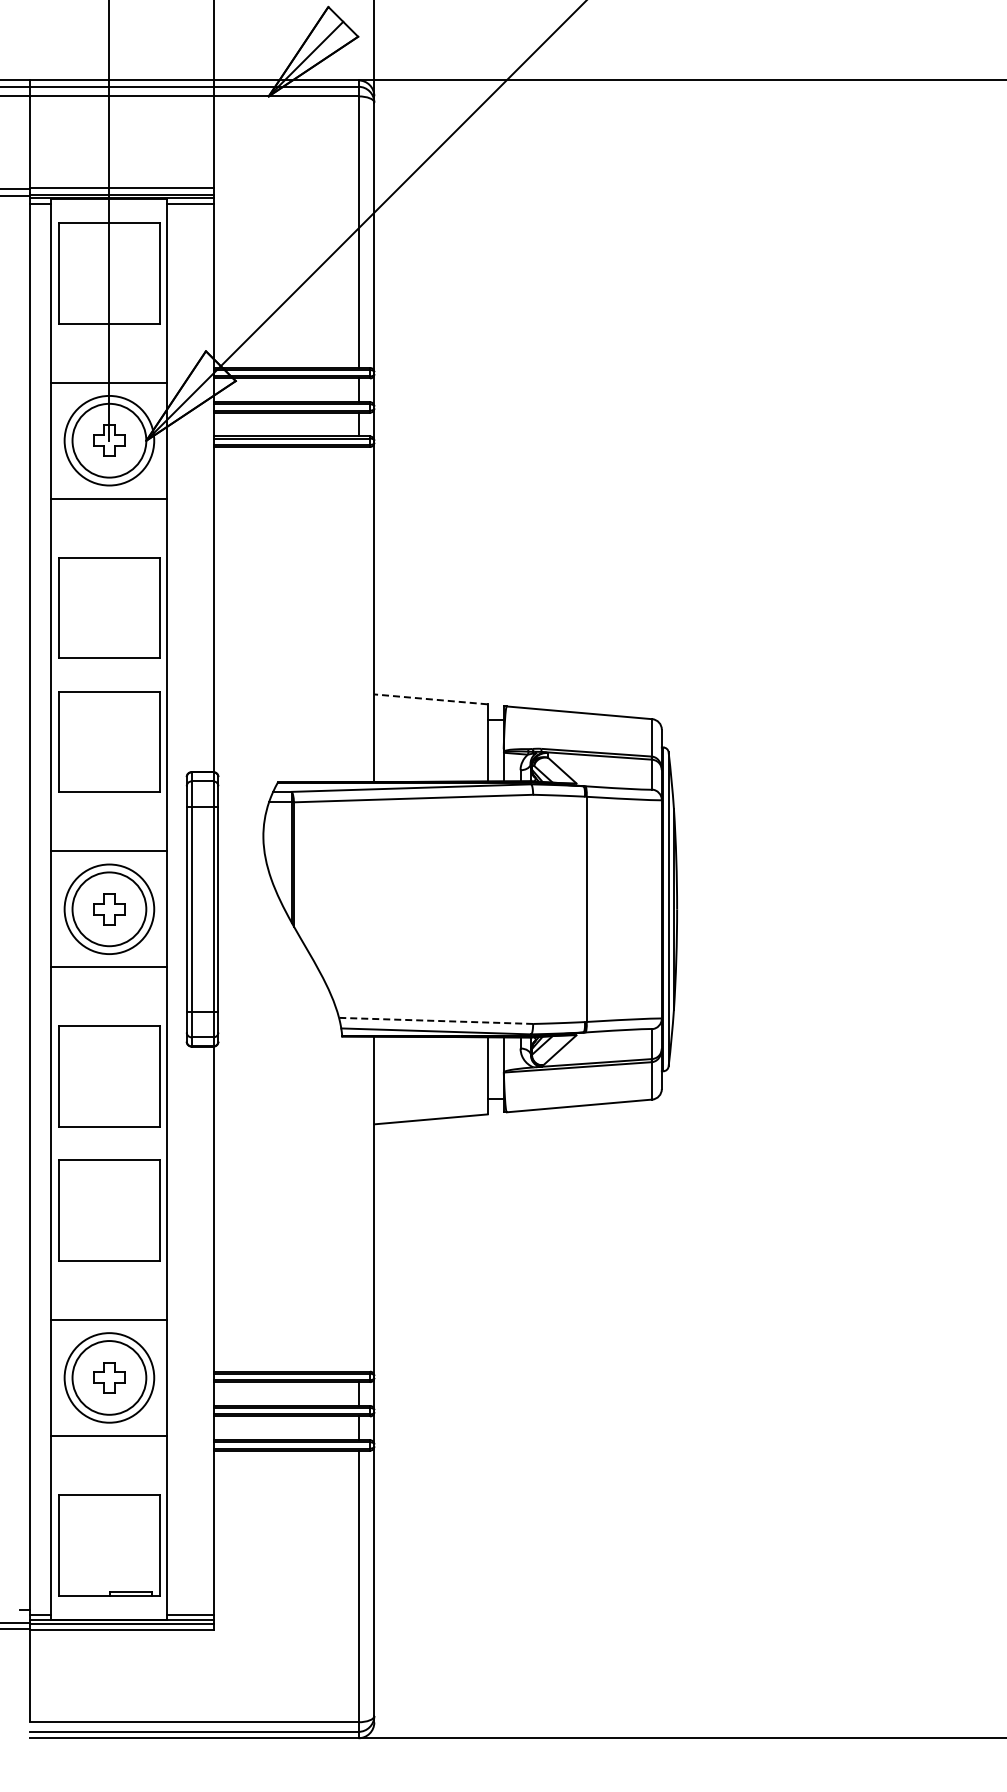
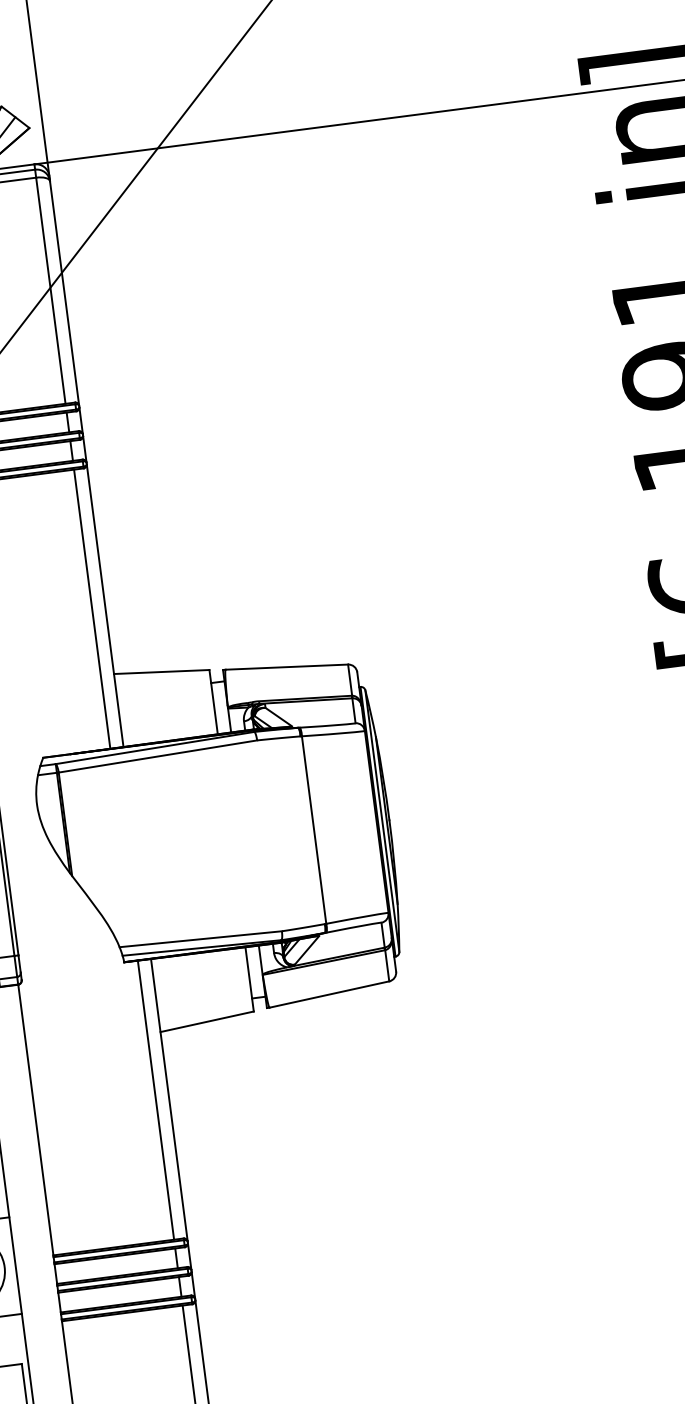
line: (358, 614) -> (92, 609), added
line: (430, 699) -> (161, 672), dashed -> solid
line: (435, 1020) -> (200, 938), dashed -> solid
line: (358, 1203) -> (155, 1099), added

